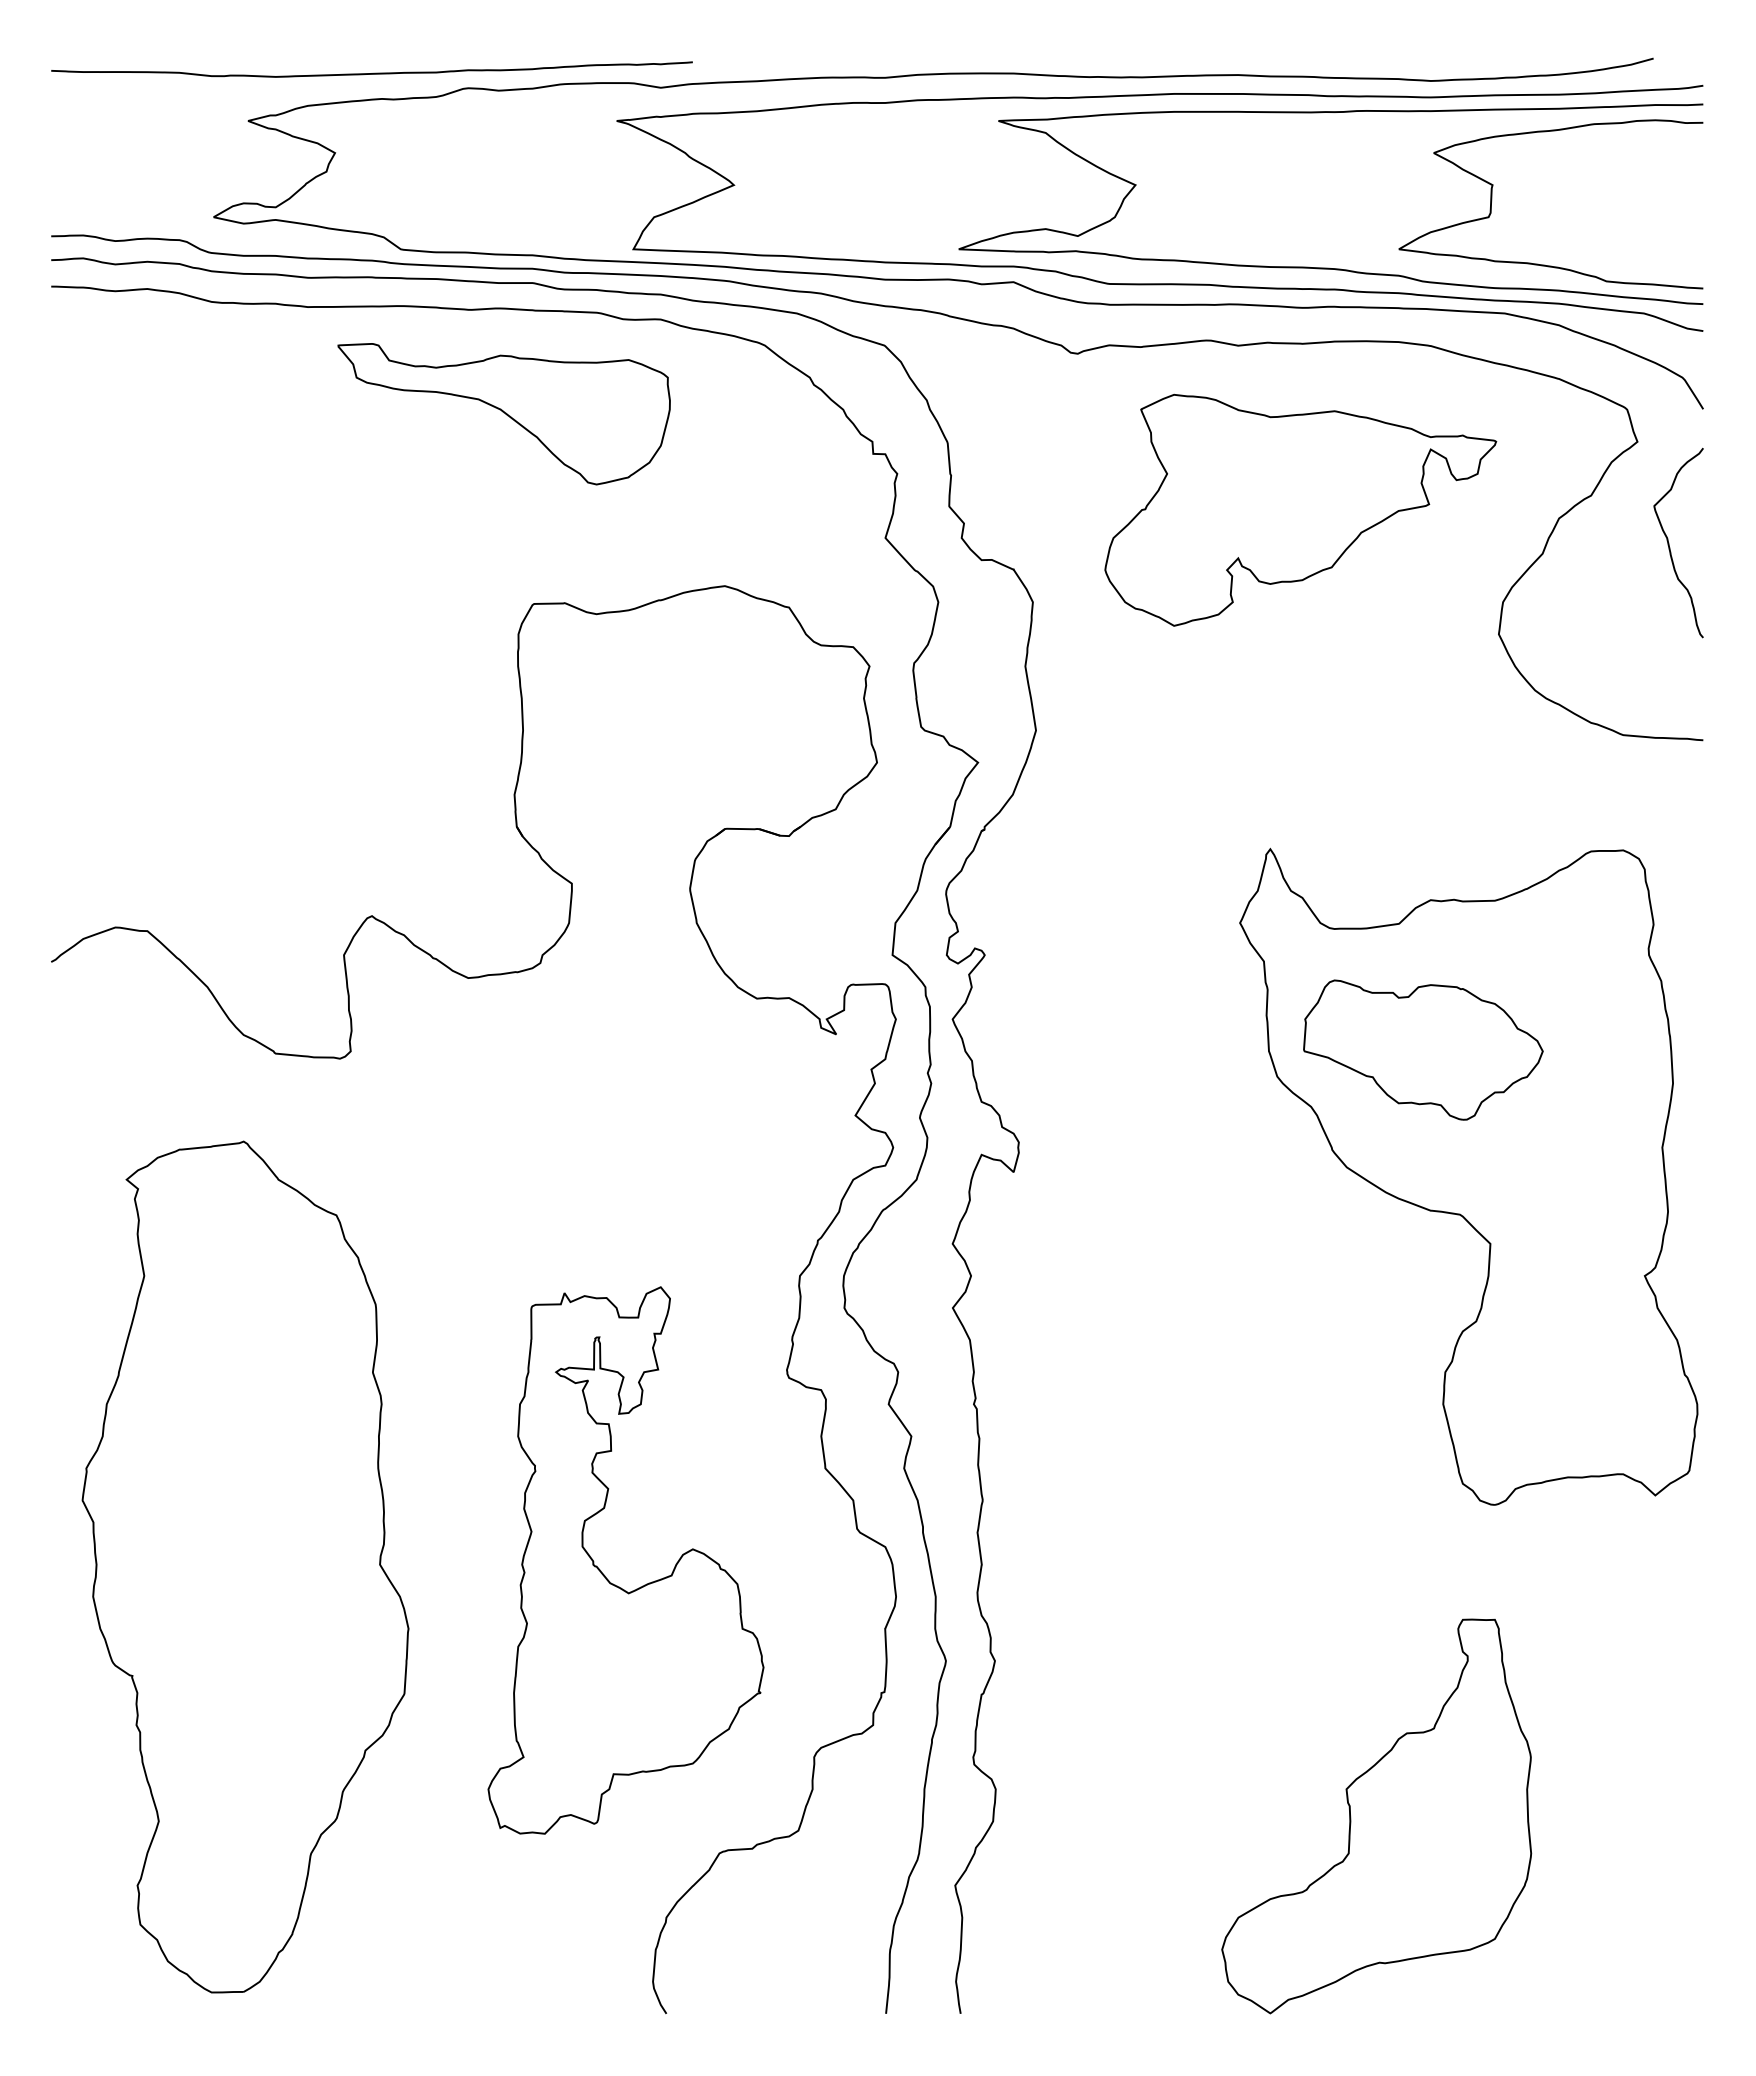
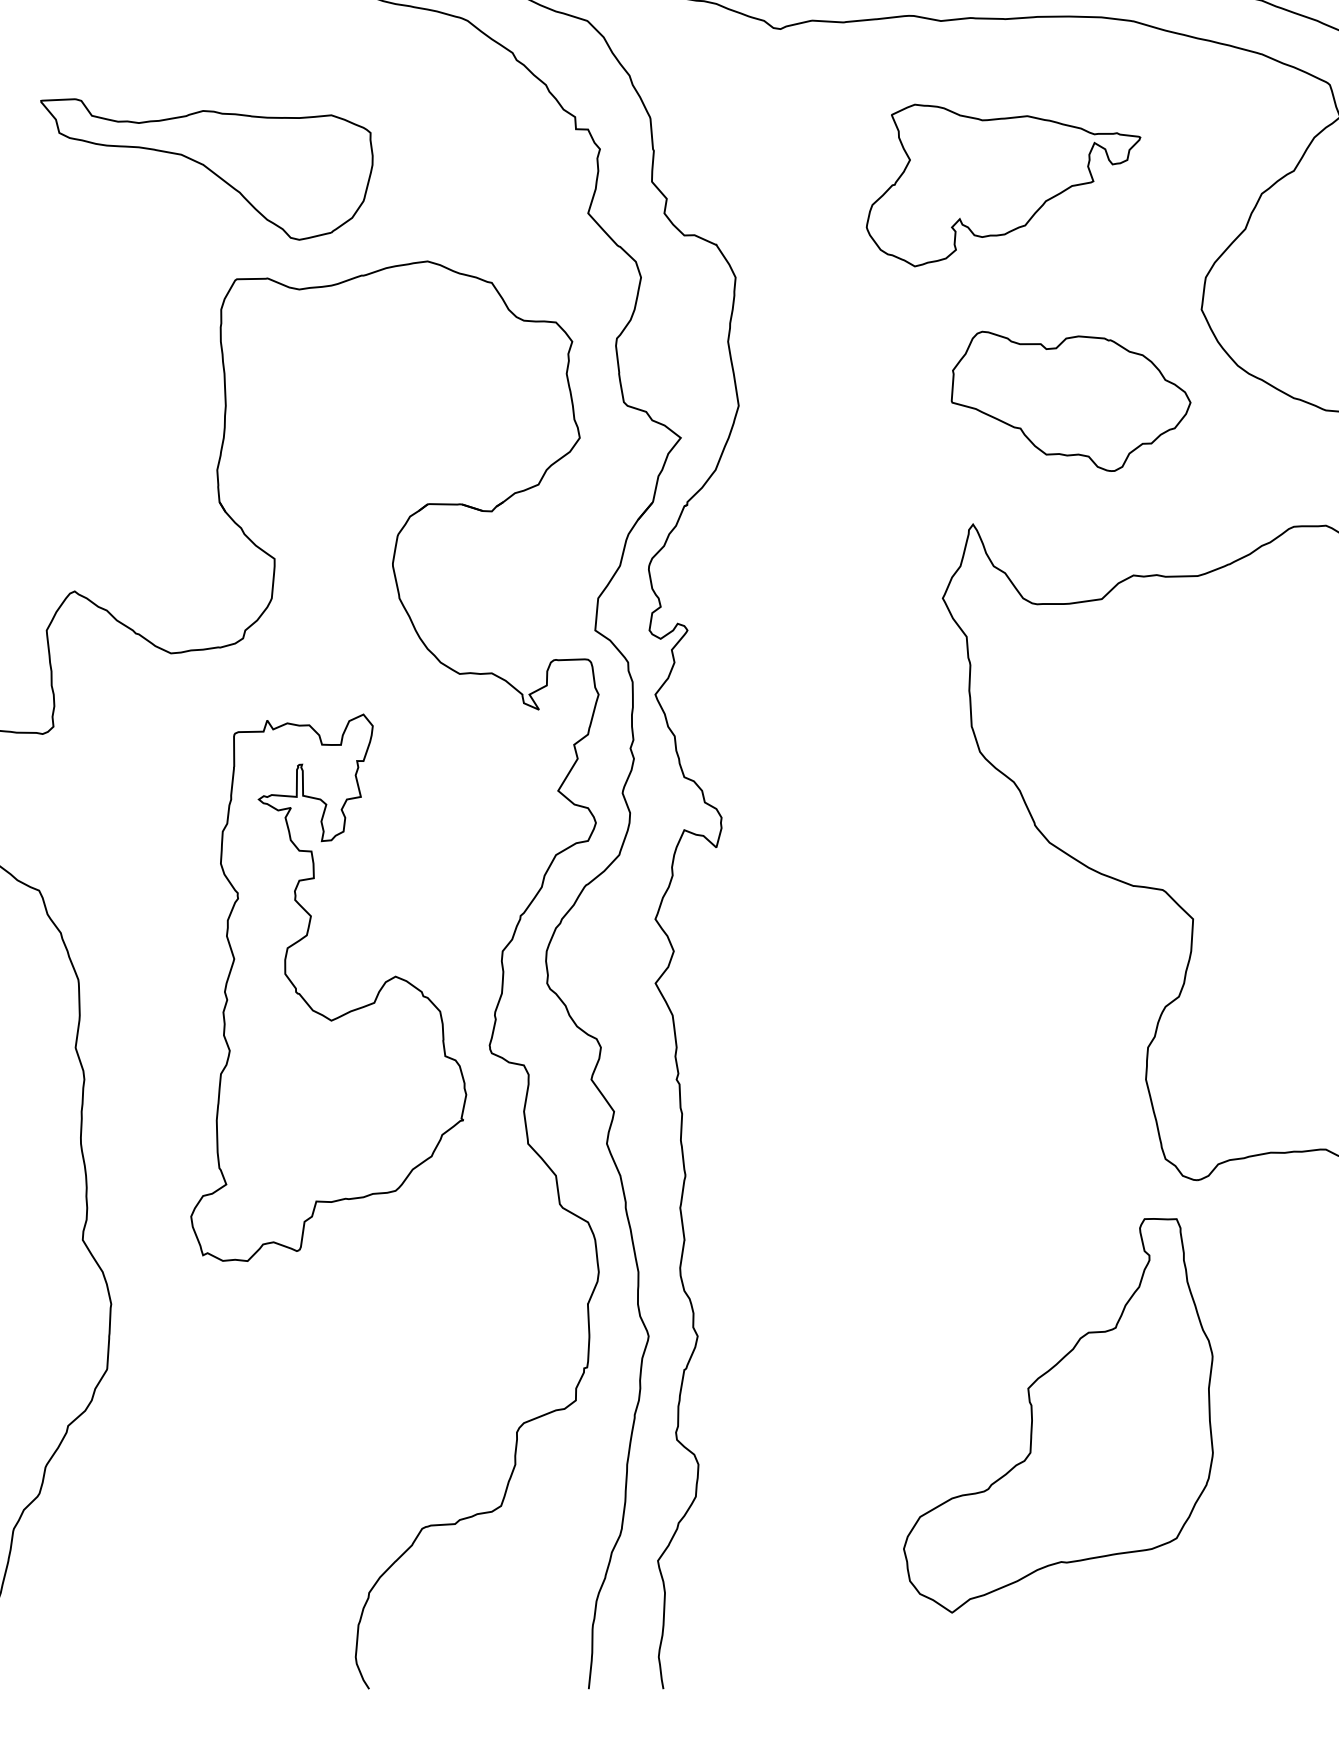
part: (503, 414) -> (206, 169), moved
part: (1300, 509) -> (1003, 184), size x0.7
part: (1423, 1049) -> (1071, 400), moved
part: (605, 1575) -> (308, 1002), moved
part: (1376, 1816) -> (1058, 1415), moved

